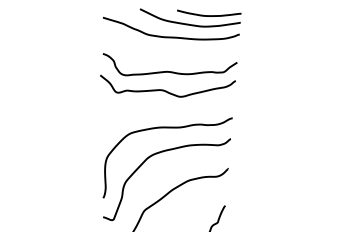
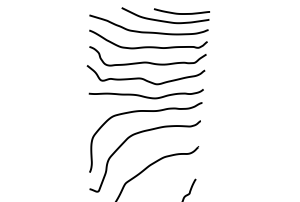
curve: (170, 53) -> (148, 46), added
curve: (168, 110) -> (146, 96), added

